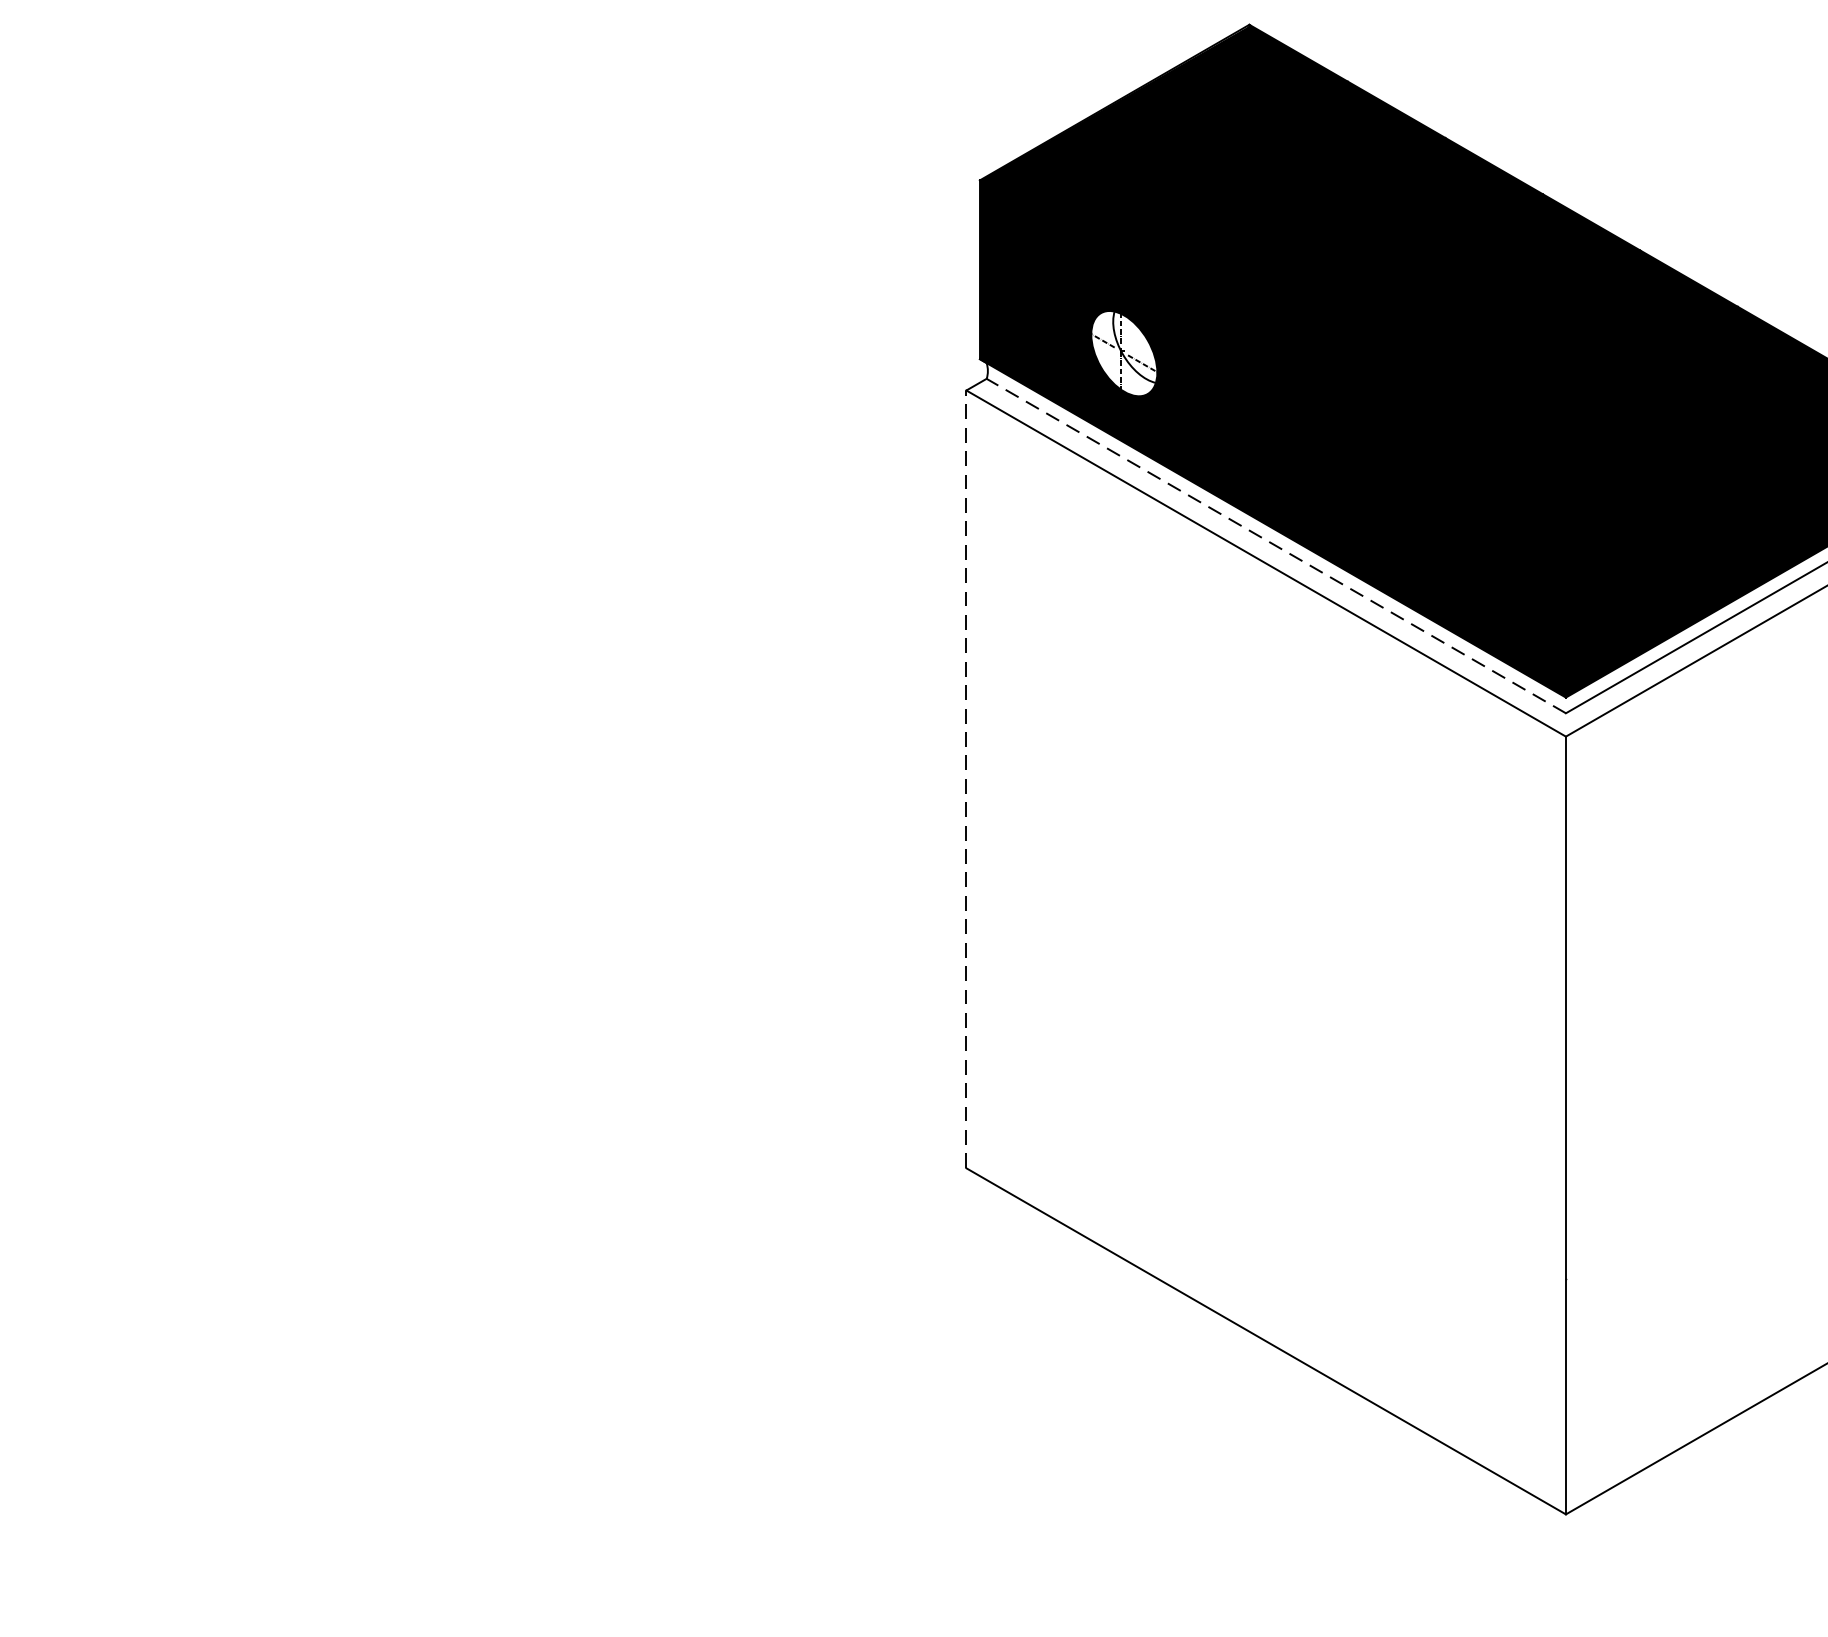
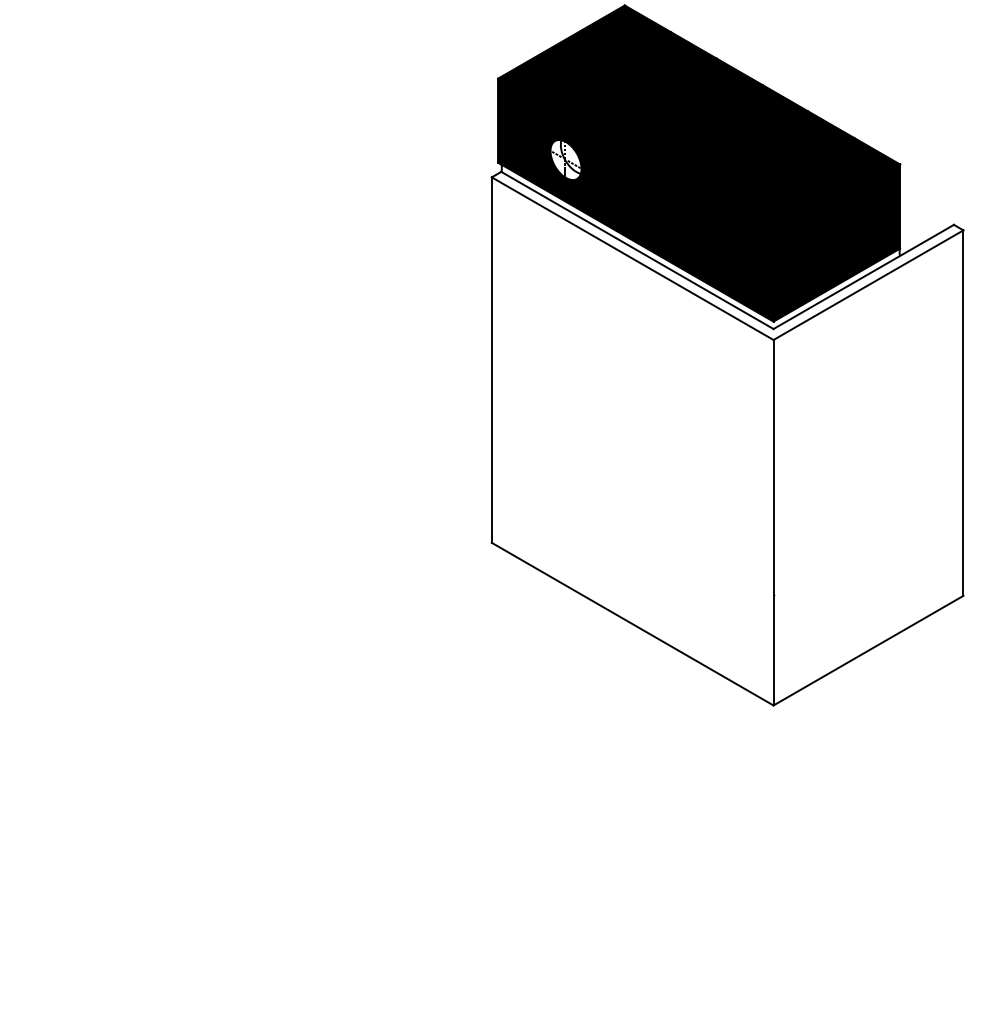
line: (1276, 546) -> (637, 250), dashed -> solid
line: (965, 780) -> (491, 360), dashed -> solid

